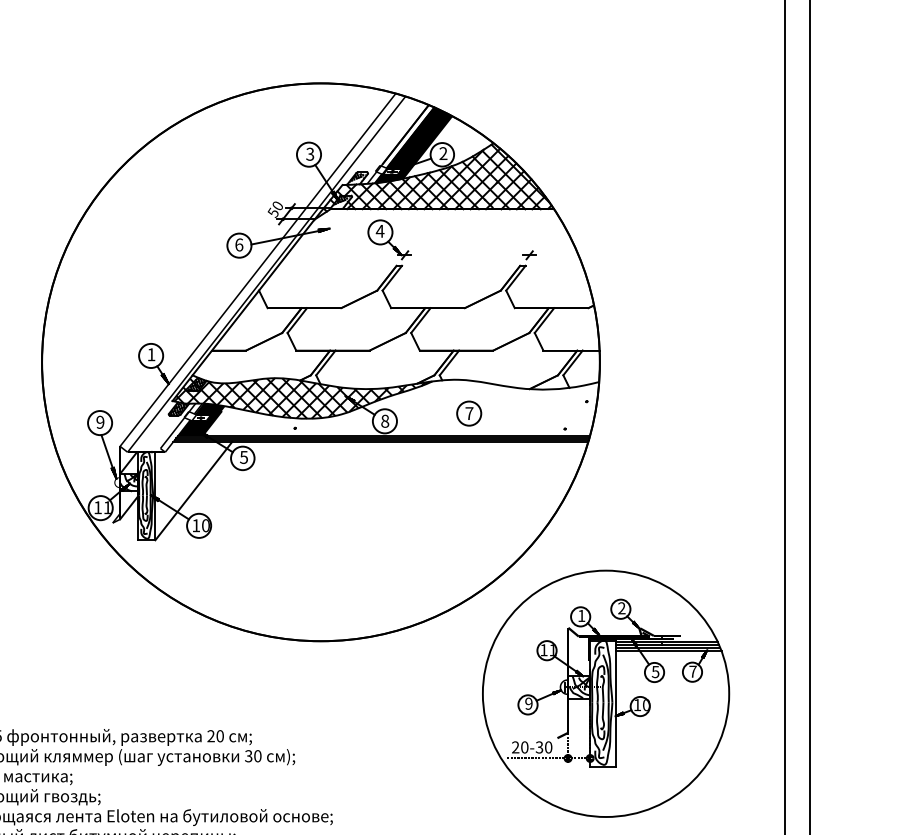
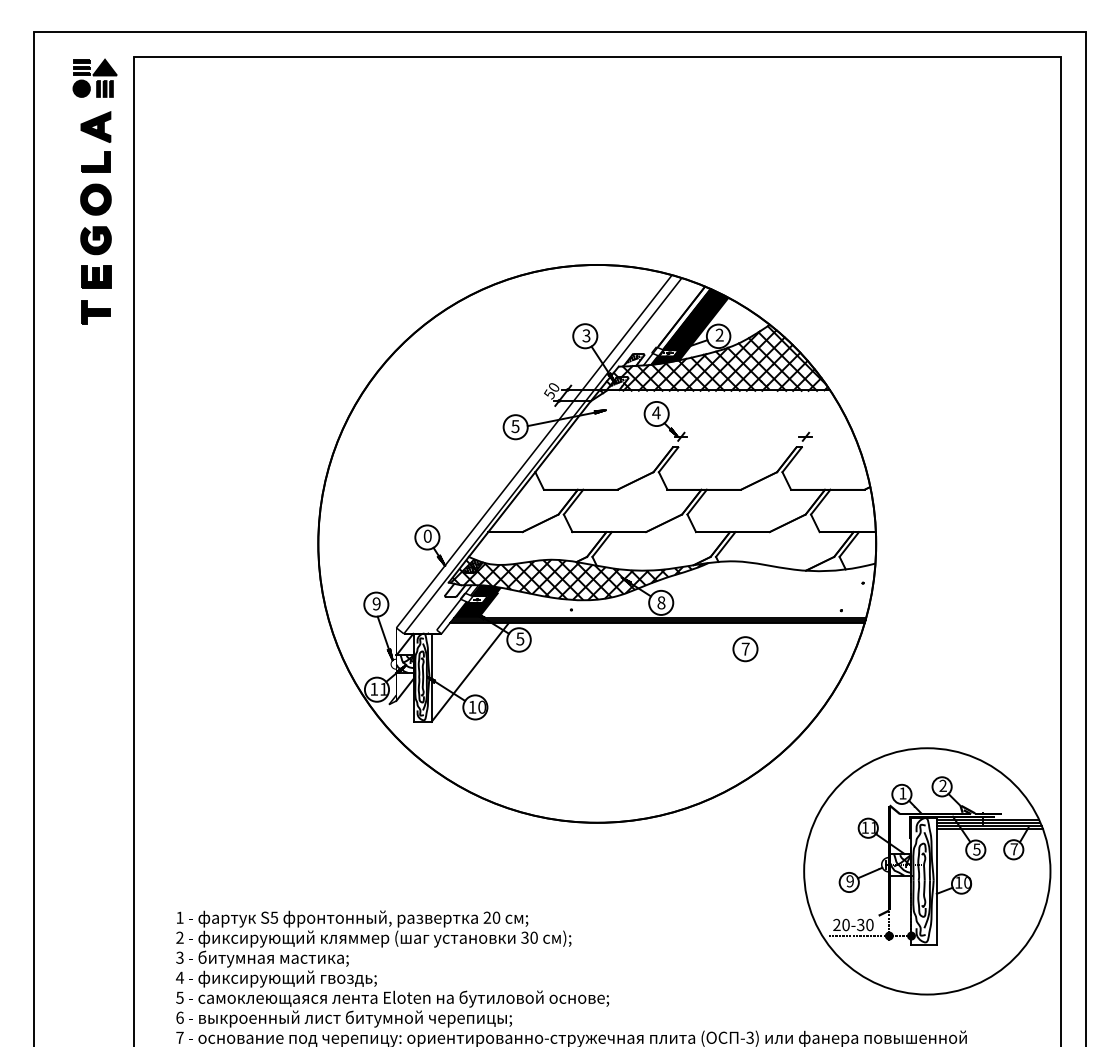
text: (239, 244) -> (515, 426), 6 -> 5
text: (151, 353) -> (427, 535), 1 -> 0
hatch: (180, 409) -> (456, 591), removed
part: (469, 413) -> (745, 649), moved
part: (606, 693) -> (927, 871), moved

